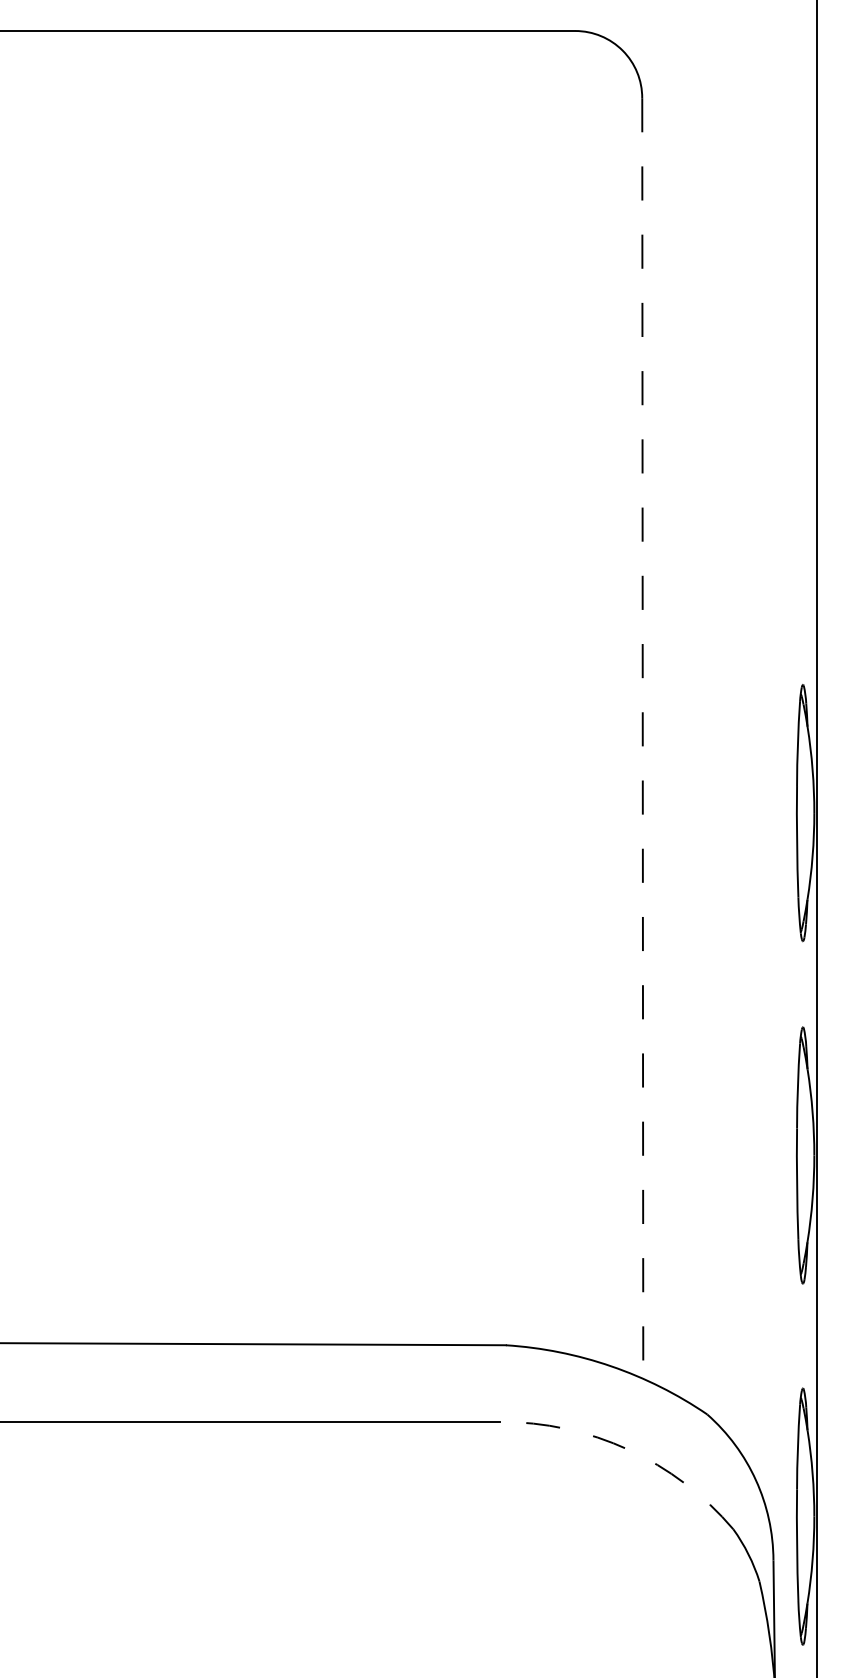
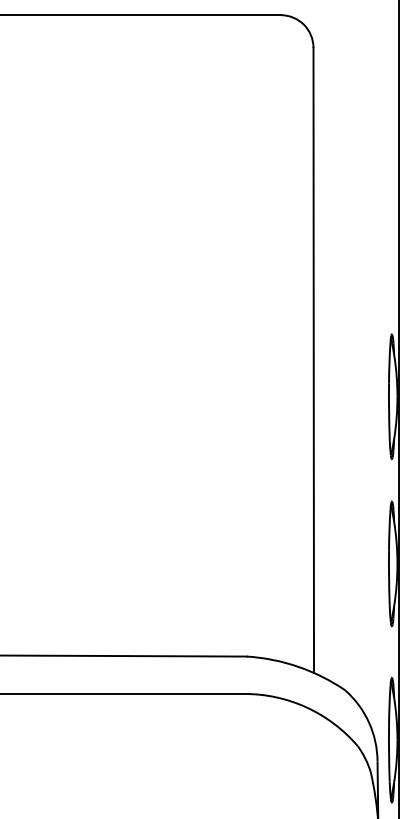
line: (642, 738) -> (313, 360), dashed -> solid
arc: (627, 1449) -> (306, 707), dashed -> solid

